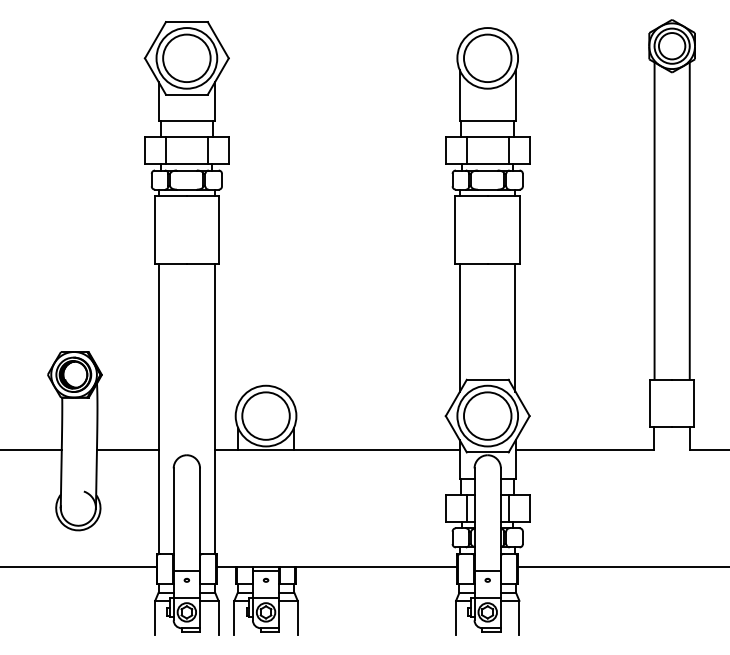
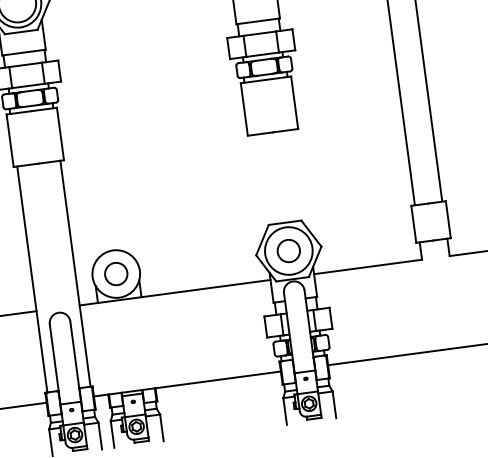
line: (460, 327) -> (258, 184), removed
line: (515, 327) -> (301, 179), removed
circle: (265, 415) -> (115, 273), size x0.6
circle: (487, 415) -> (288, 250), size x0.6

